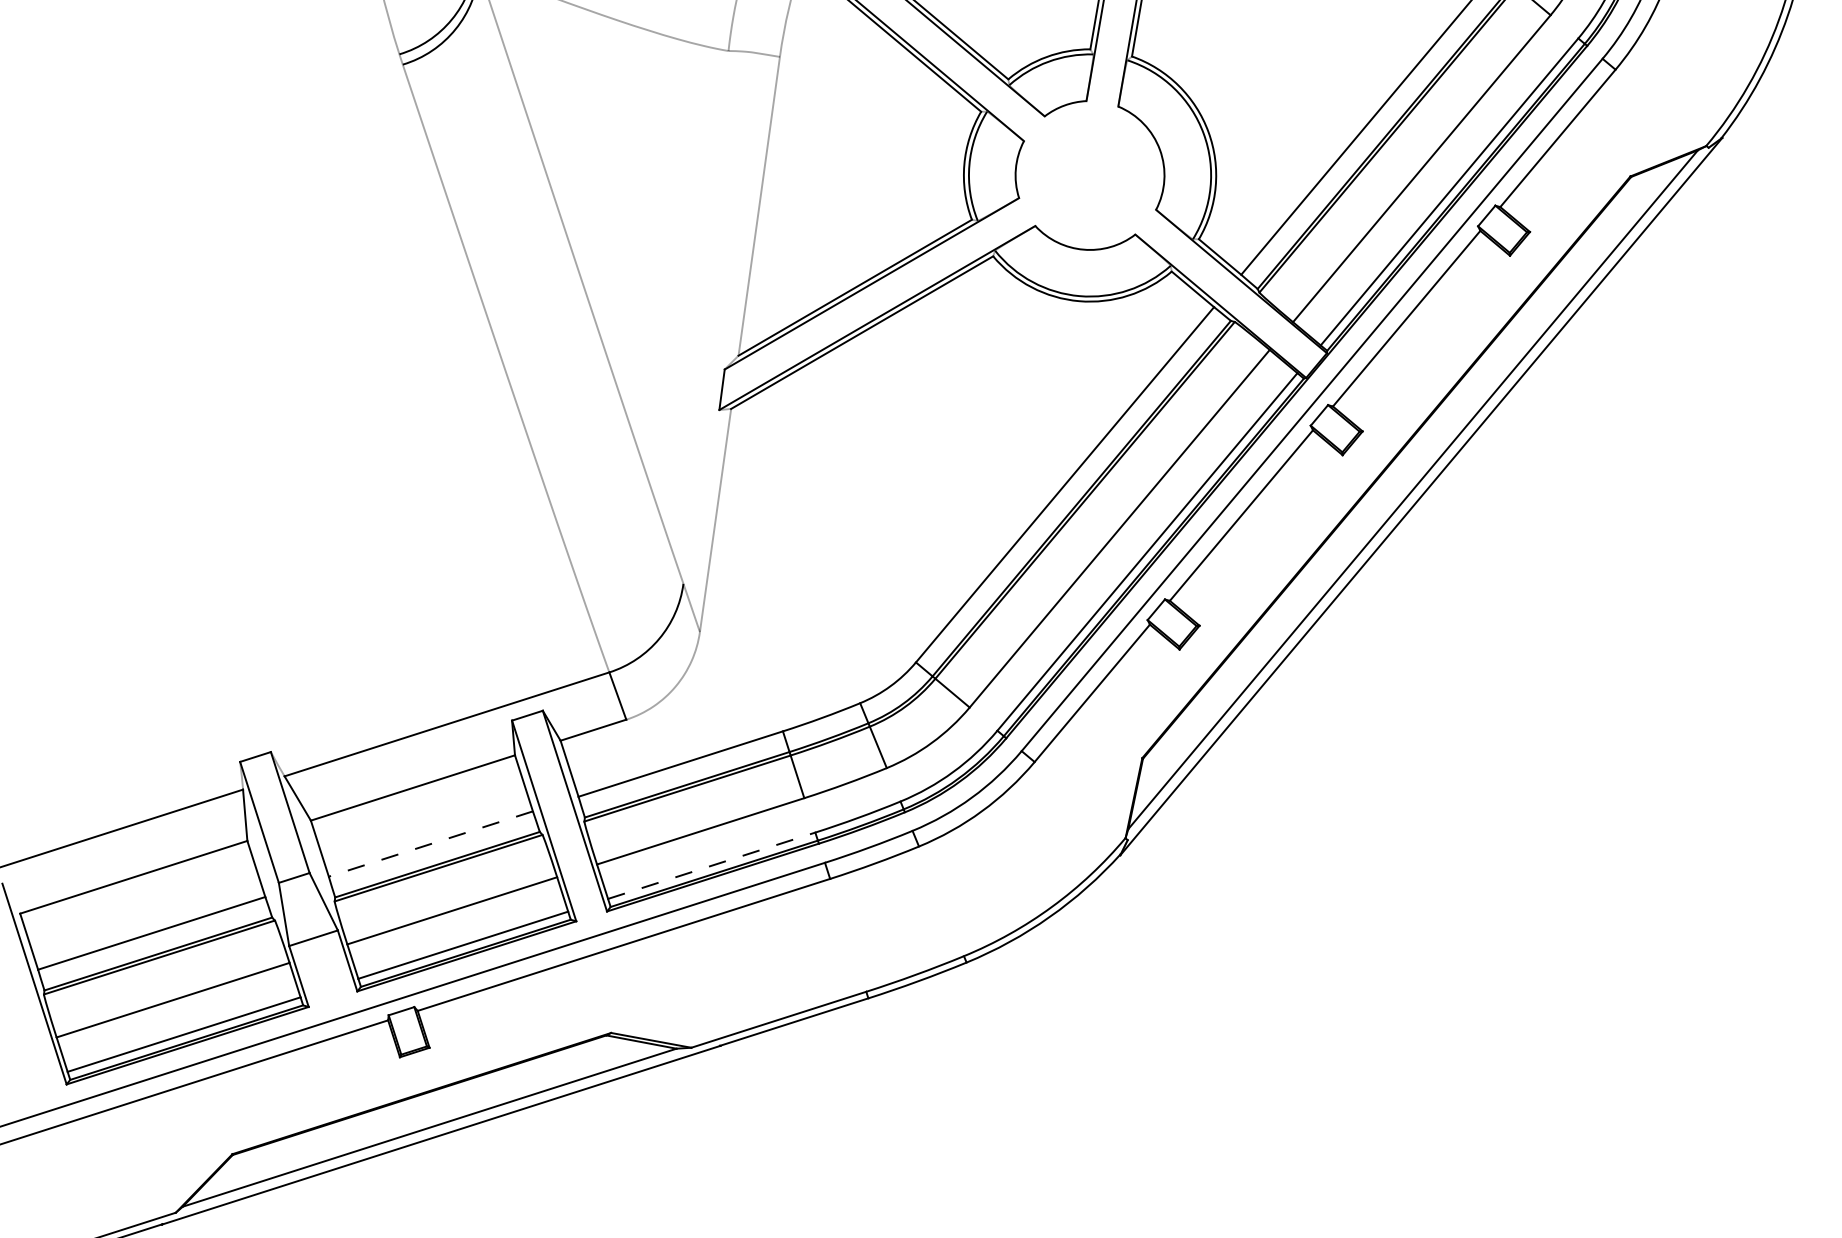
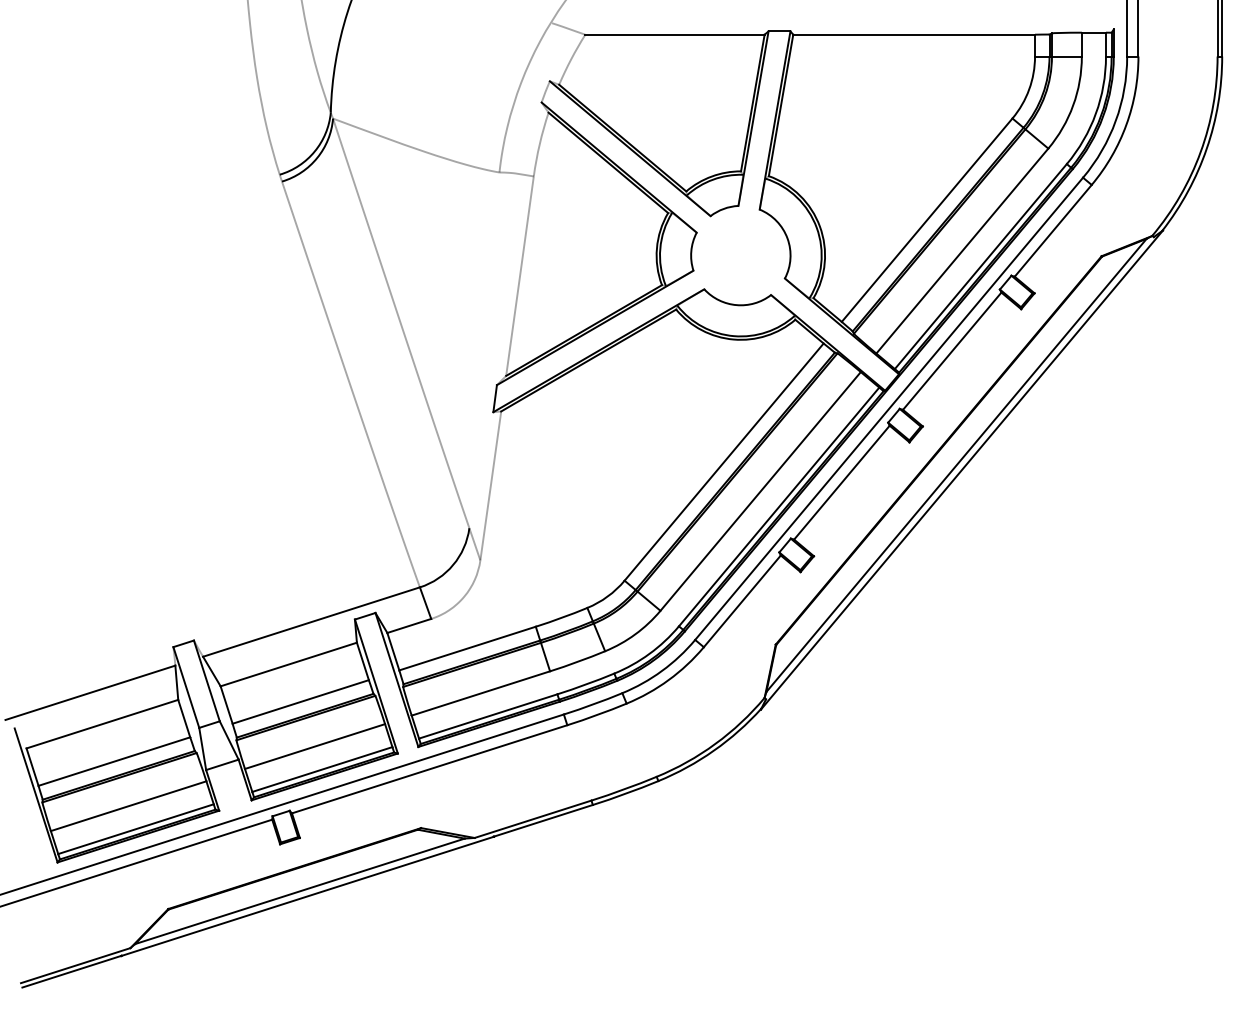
line: (430, 843) -> (300, 701), dashed -> solid
line: (712, 865) -> (488, 716), dashed -> solid

